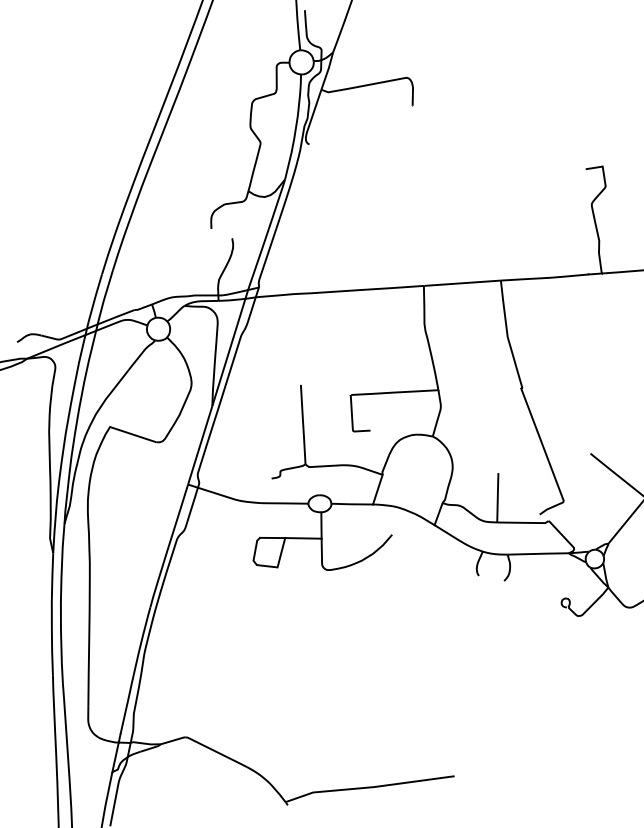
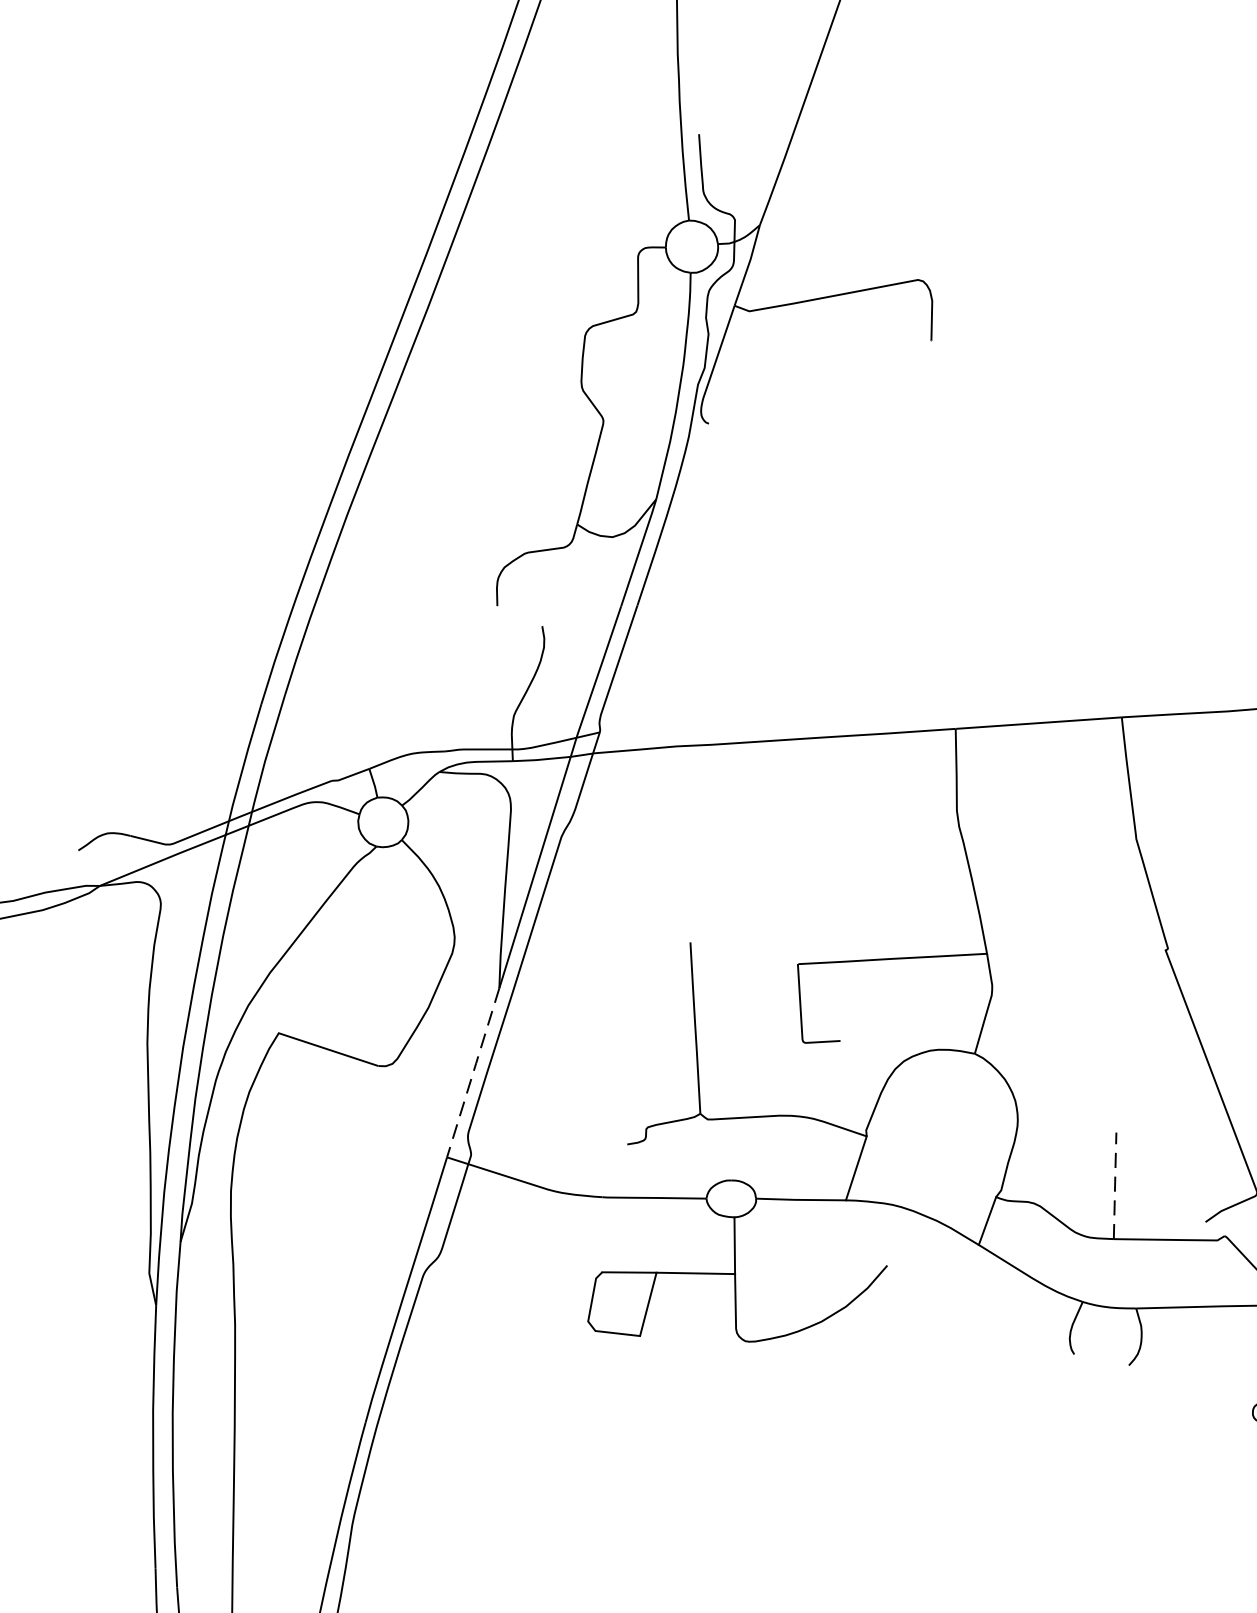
line: (200, 444) -> (473, 1070), solid -> dashed
line: (497, 497) -> (1114, 1185), solid -> dashed

